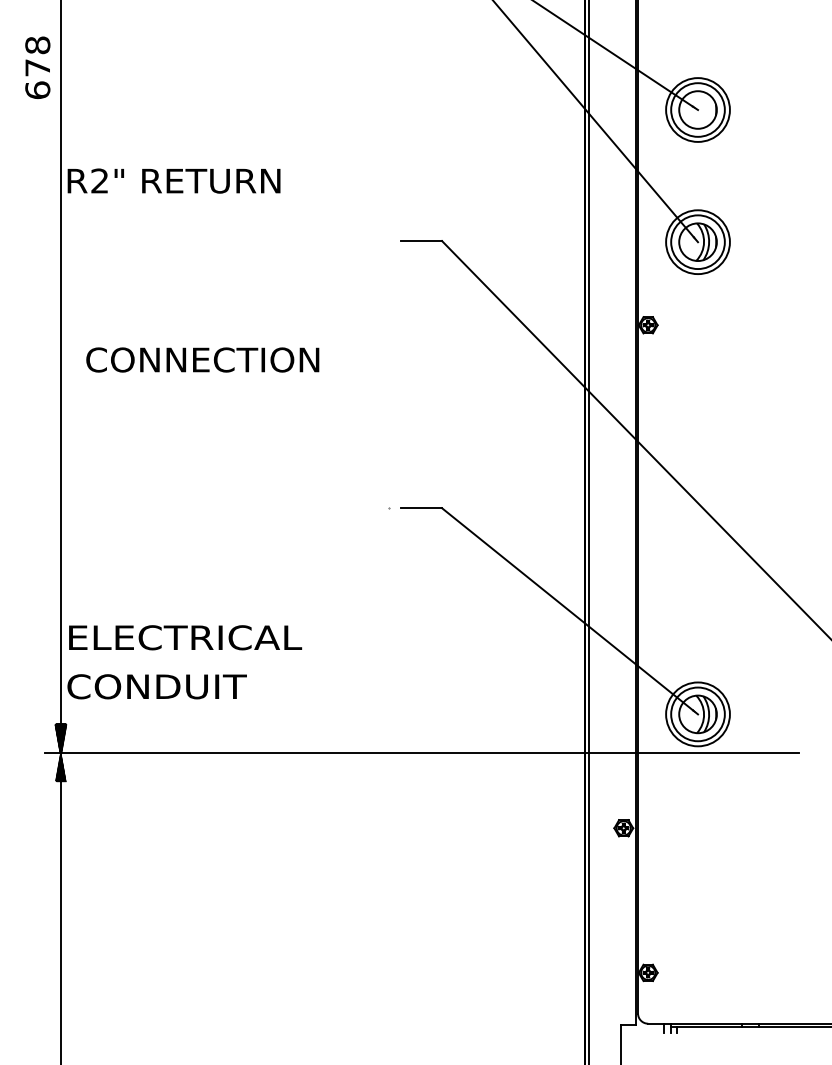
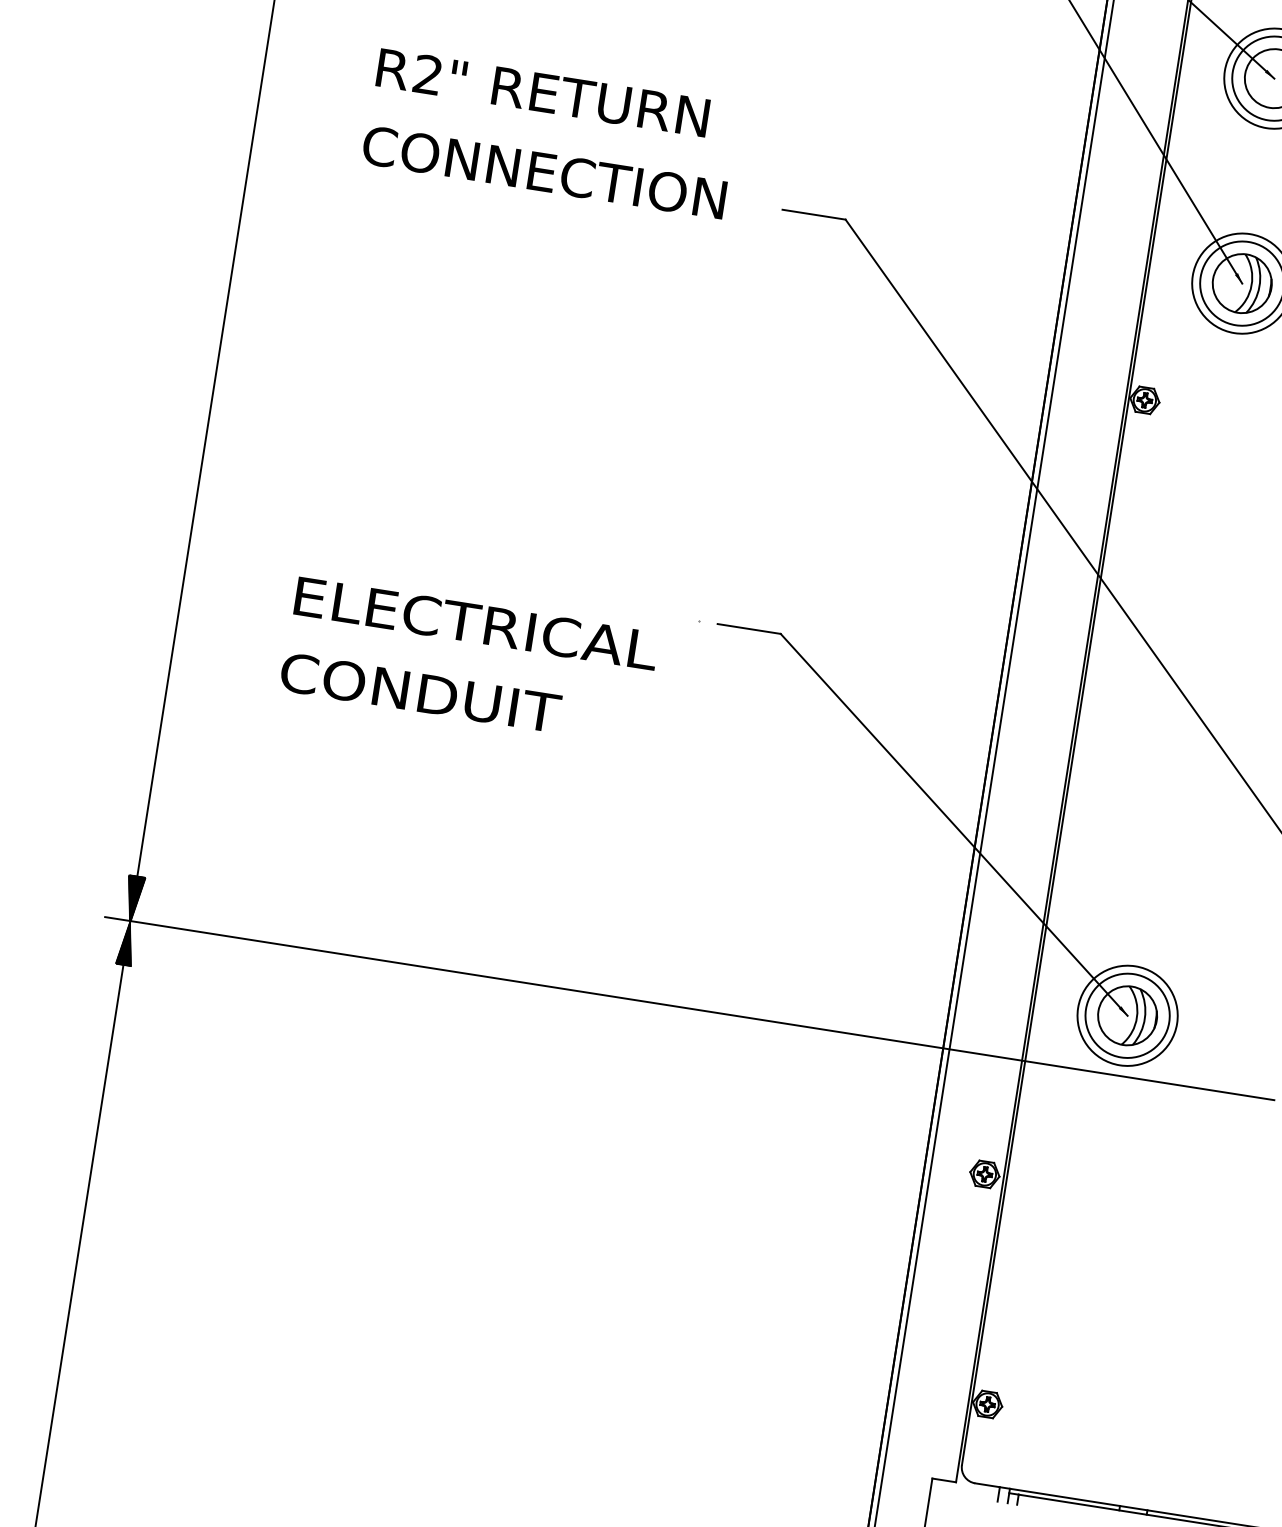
text: (173, 180) -> (542, 91), moved
text: (202, 359) -> (544, 171), moved
text: (184, 662) -> (468, 661), moved

